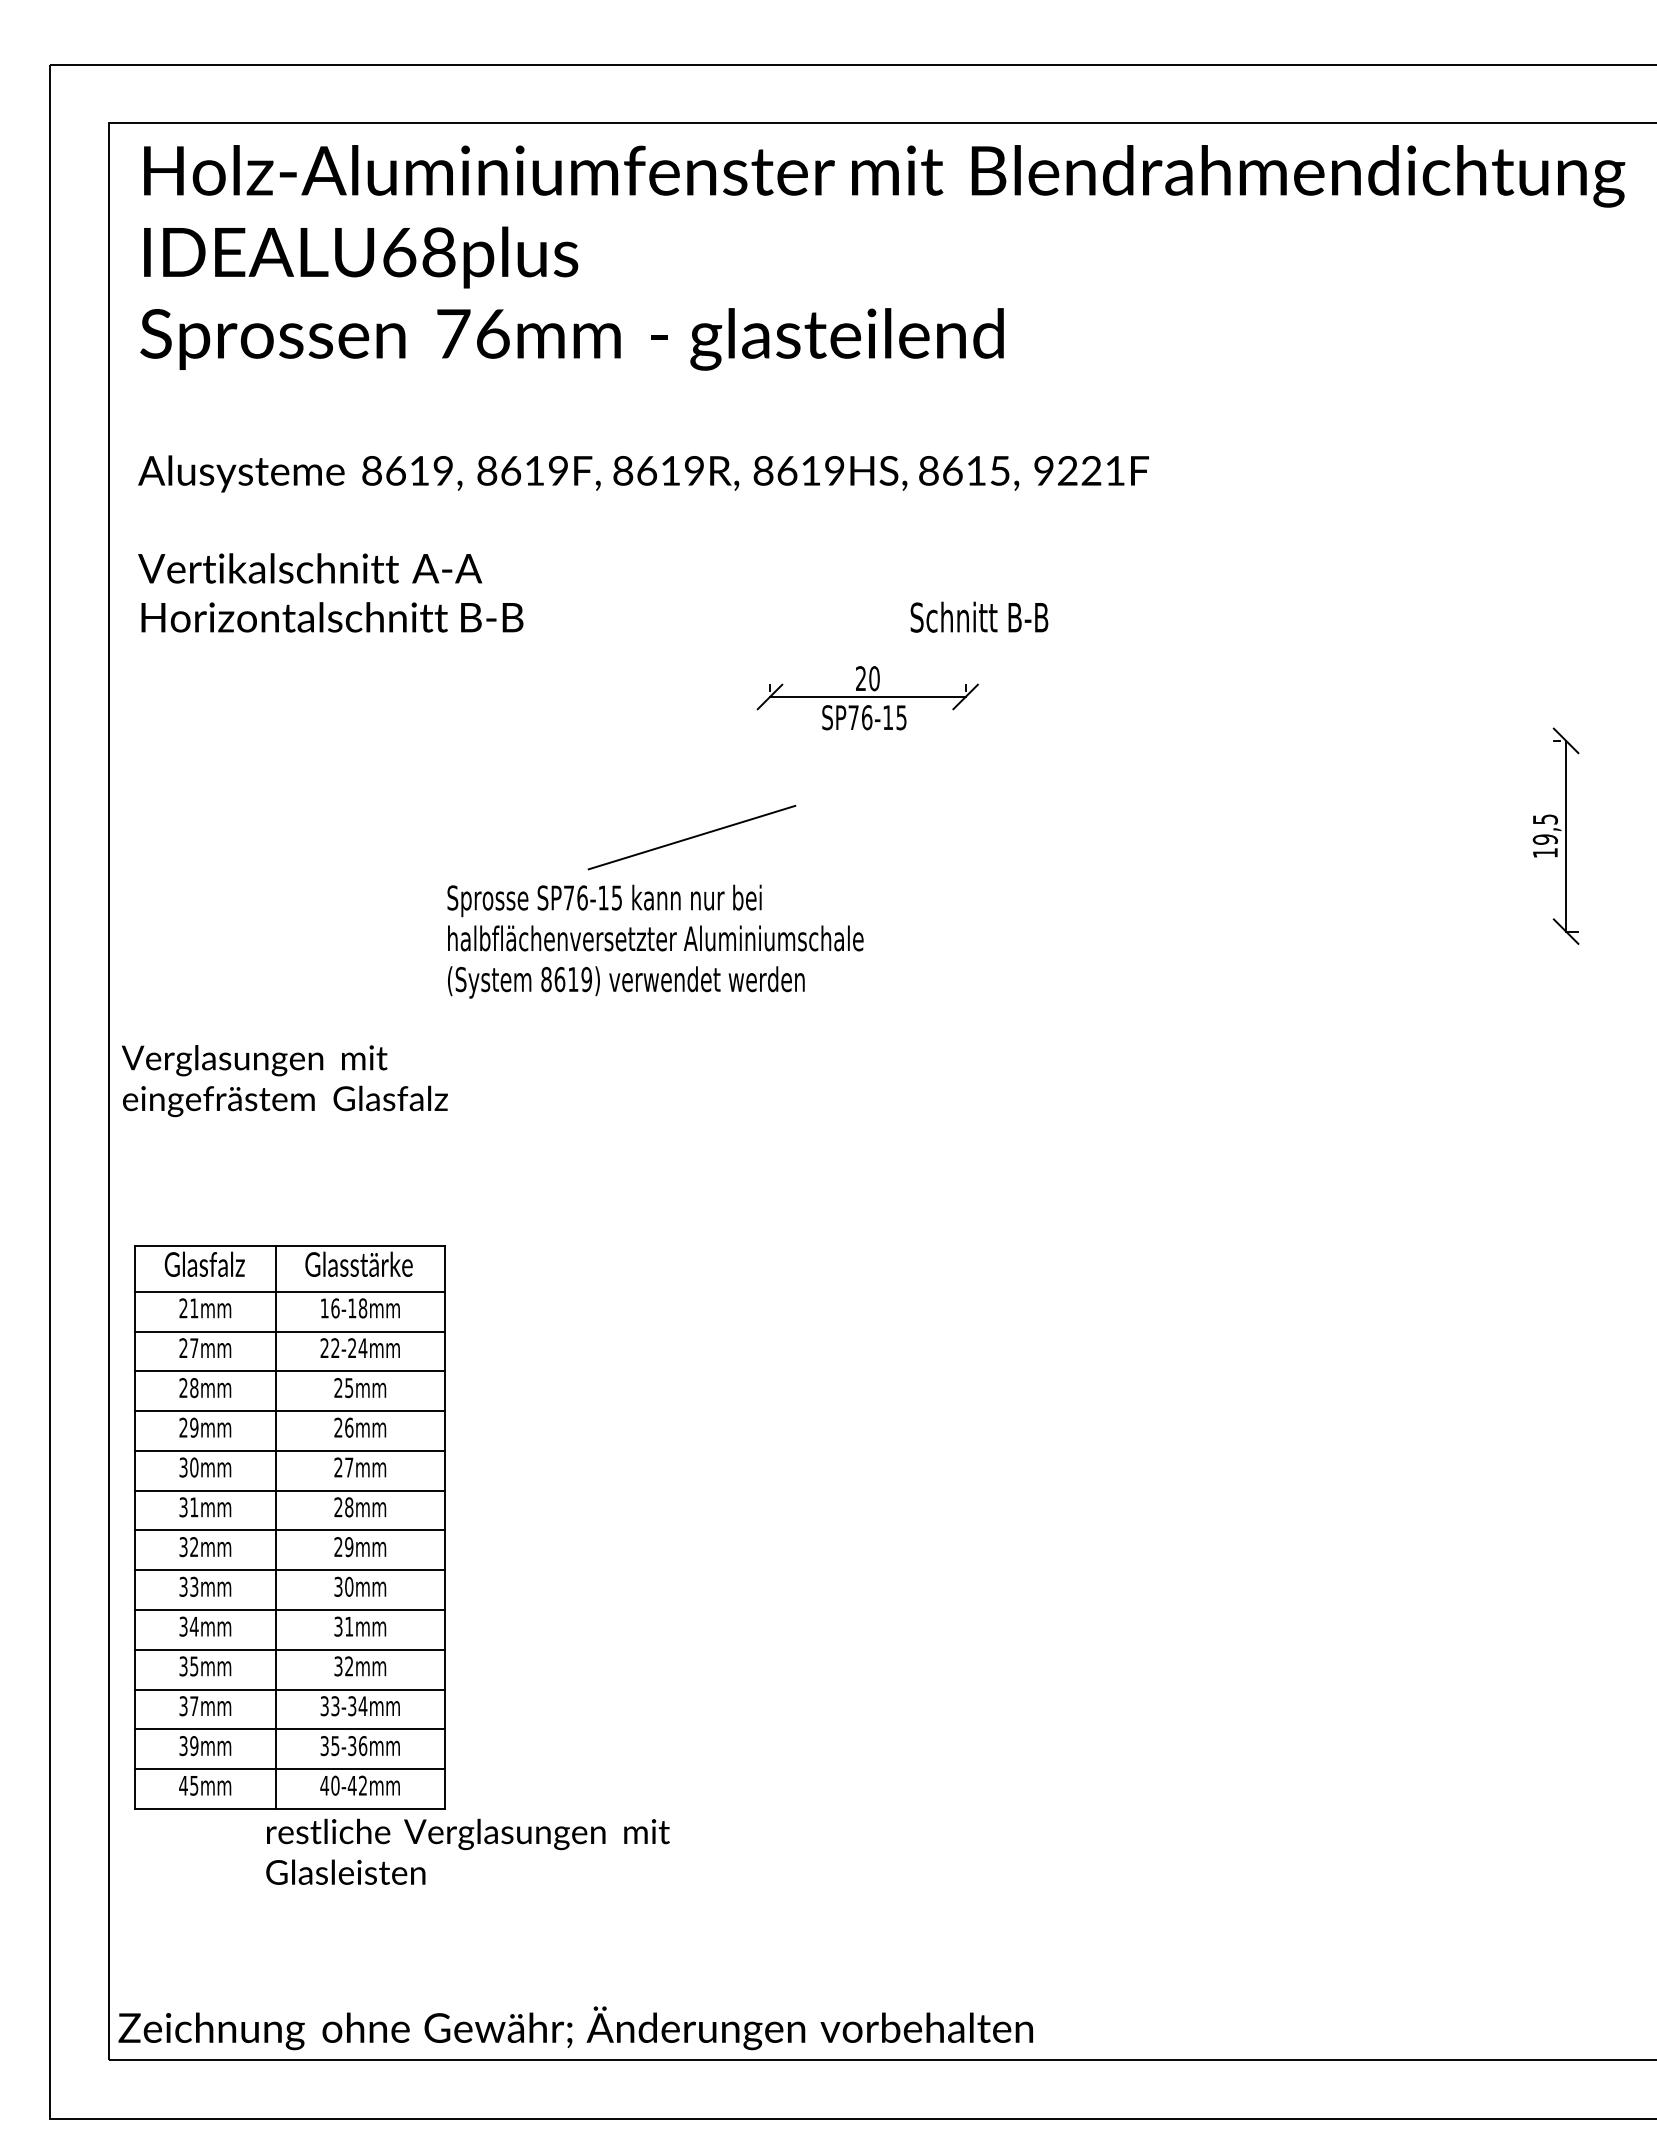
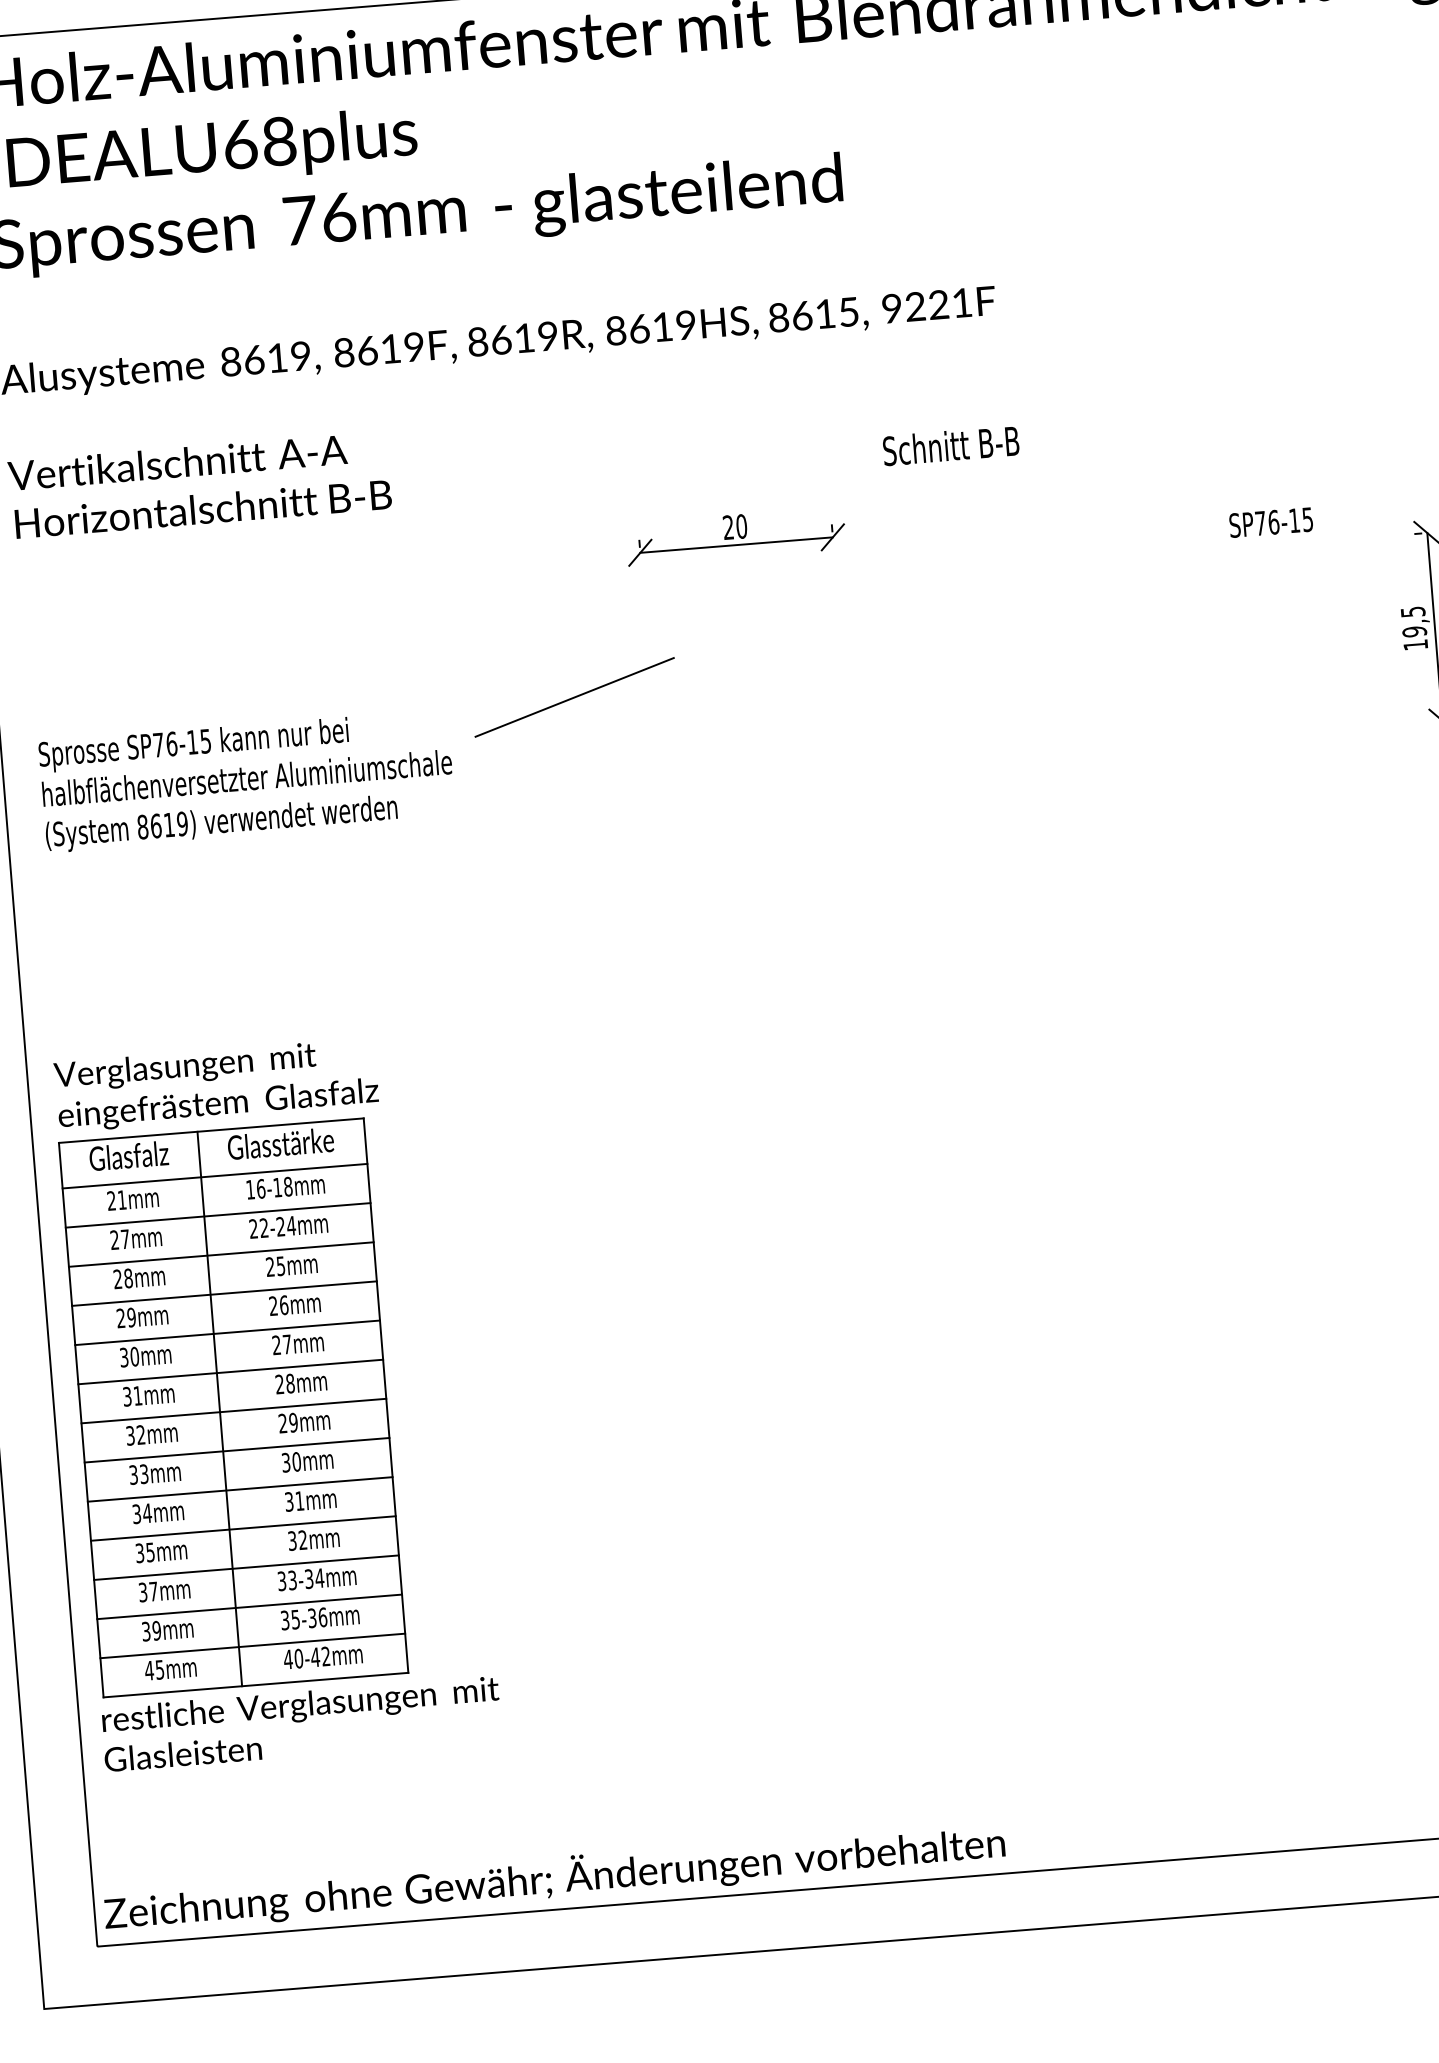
text: (979, 616) -> (951, 445), moved
text: (864, 717) -> (1271, 522), moved
text: (655, 941) -> (247, 781), moved
text: (284, 1081) -> (216, 1085), moved
text: (467, 1851) -> (301, 1723), moved

